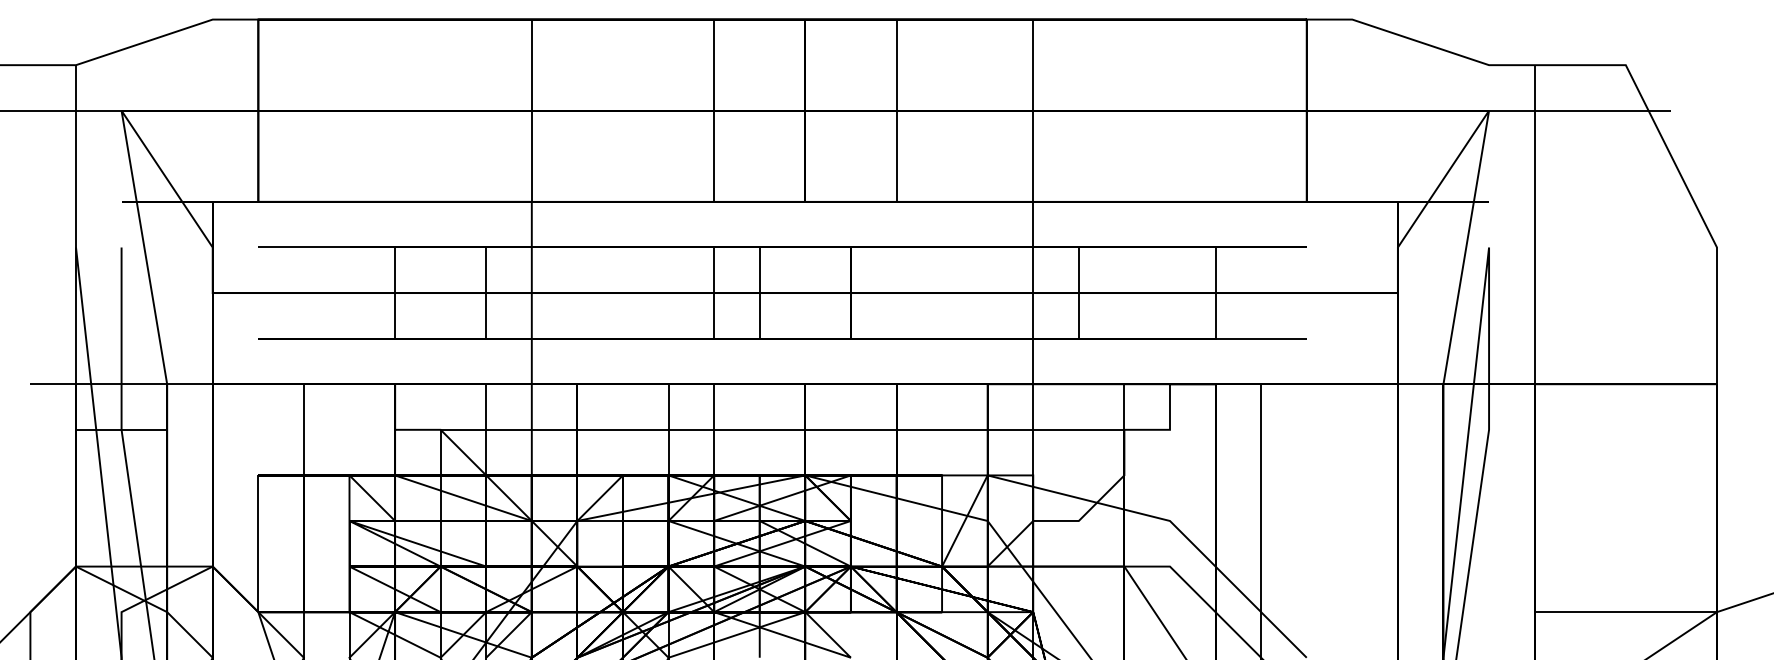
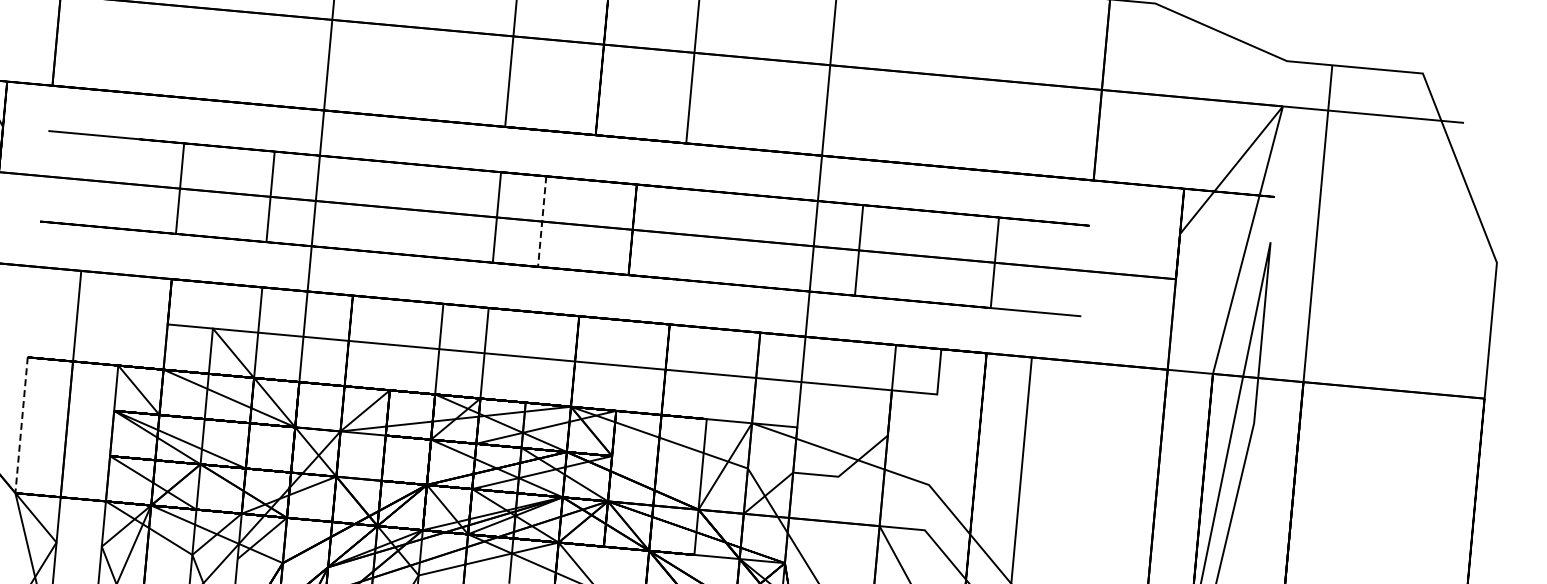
line: (759, 293) -> (541, 221), solid -> dashed
line: (258, 544) -> (21, 425), solid -> dashed

